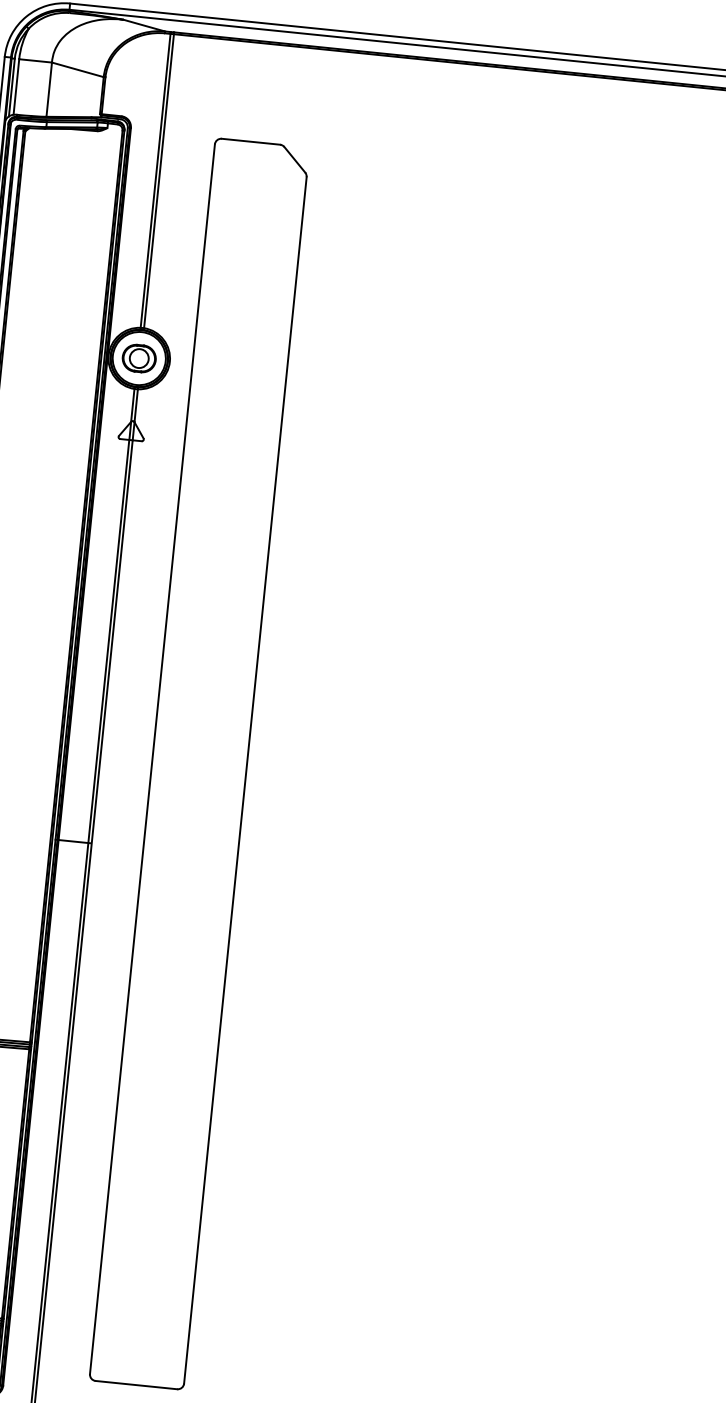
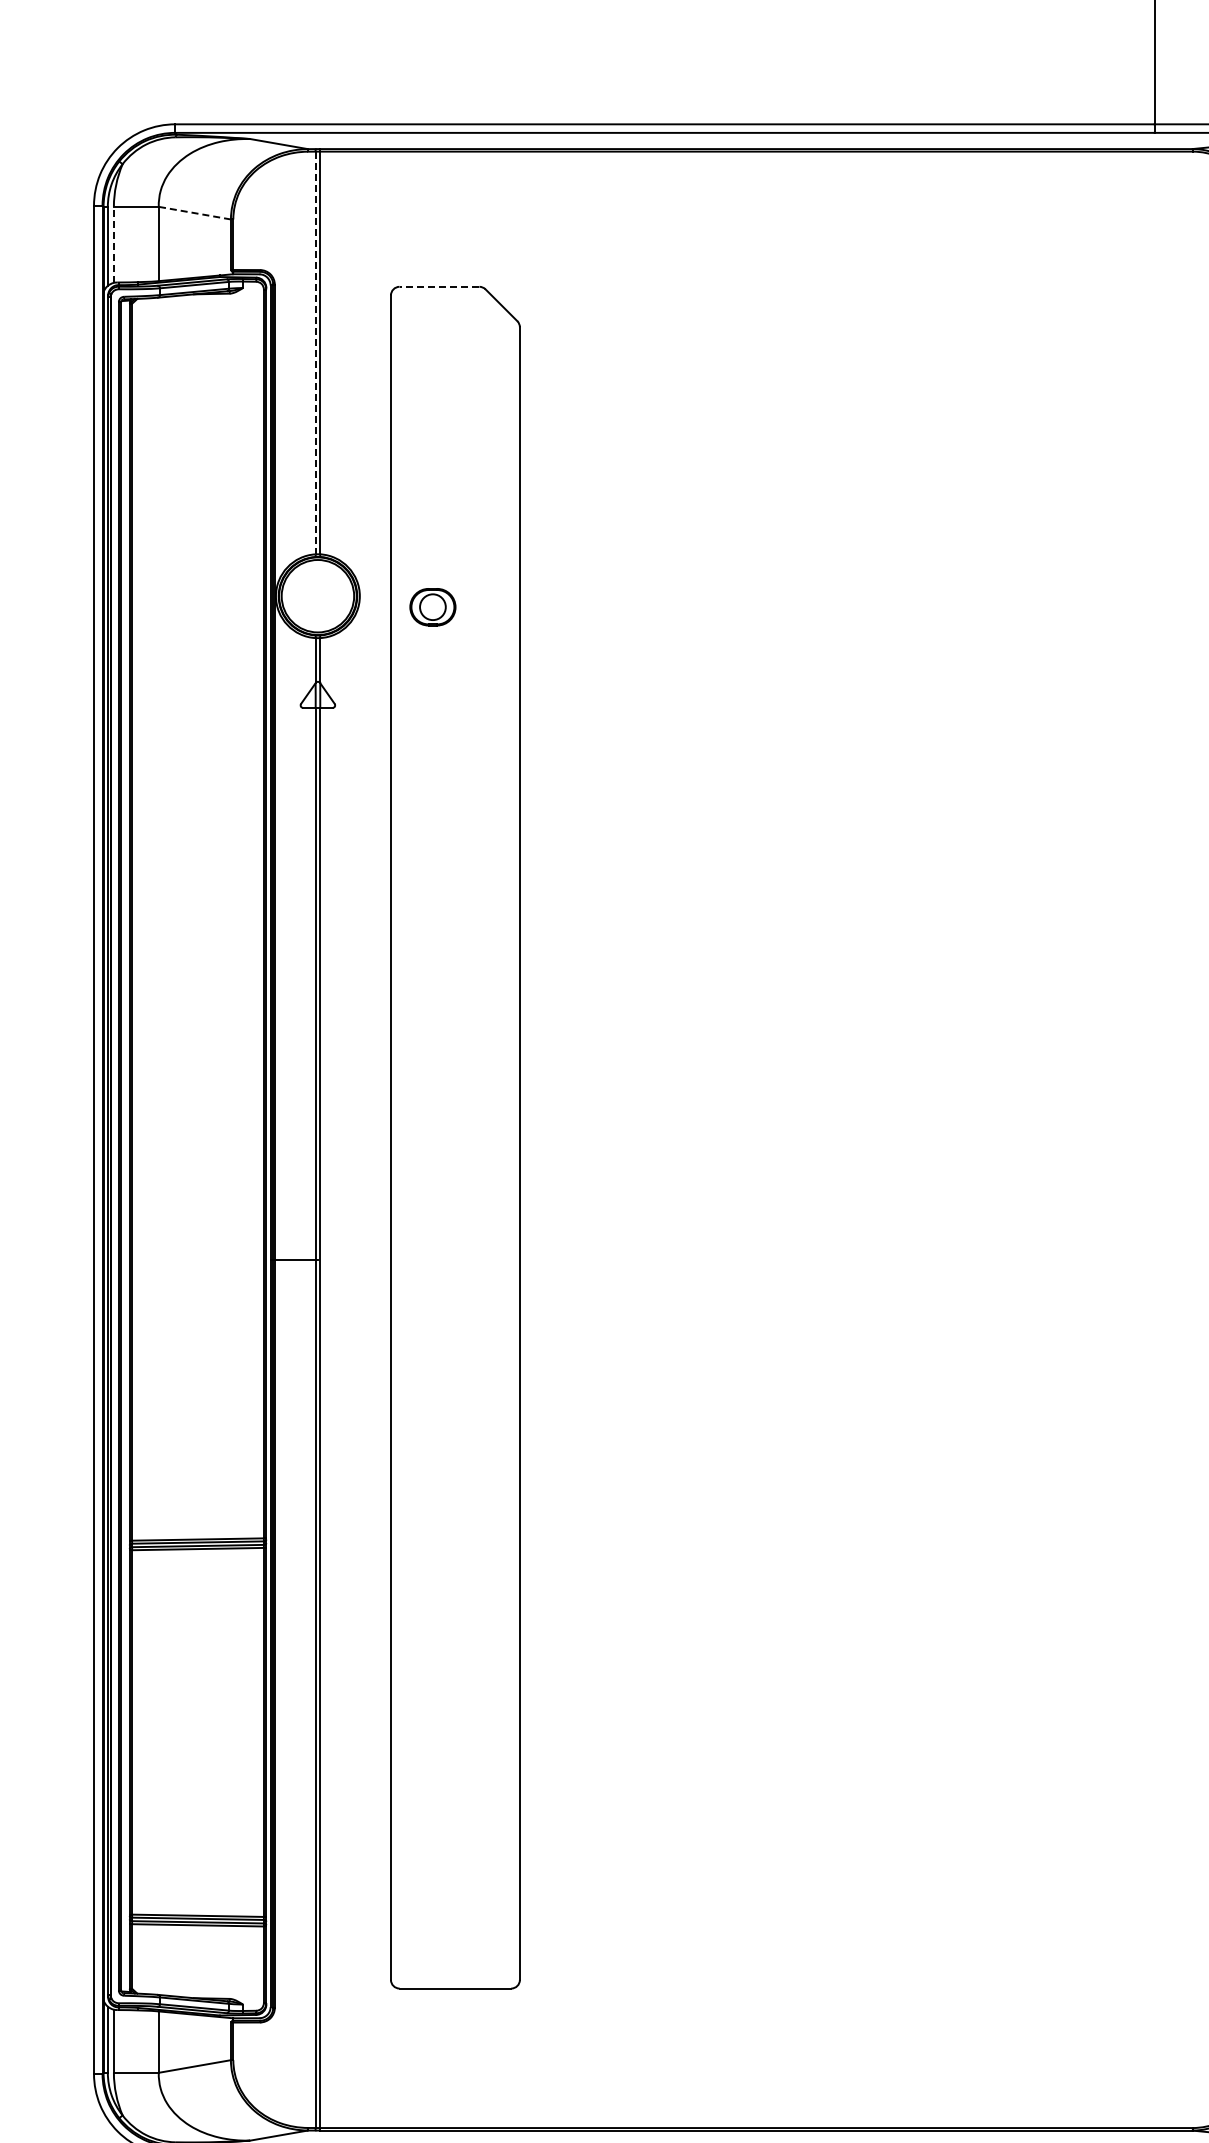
line: (77, 70) -> (194, 213), solid -> dashed
line: (16, 86) -> (113, 244), solid -> dashed
line: (250, 141) -> (439, 286), solid -> dashed
line: (155, 181) -> (315, 353), solid -> dashed
part: (138, 358) -> (432, 607), moved

